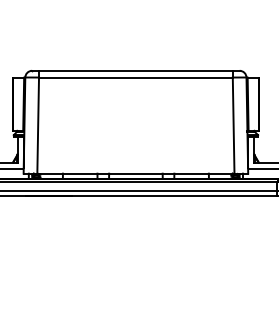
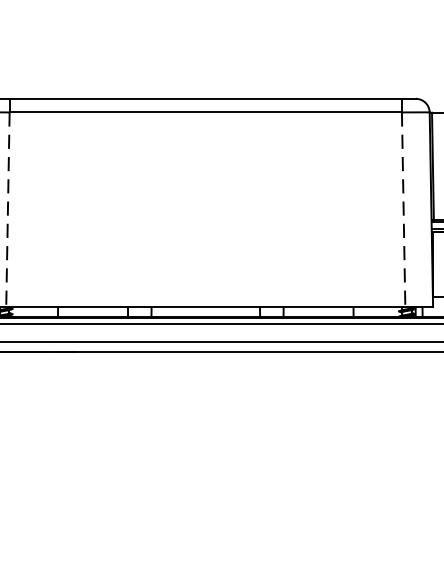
line: (38, 126) -> (8, 211), solid -> dashed
line: (233, 126) -> (403, 211), solid -> dashed

